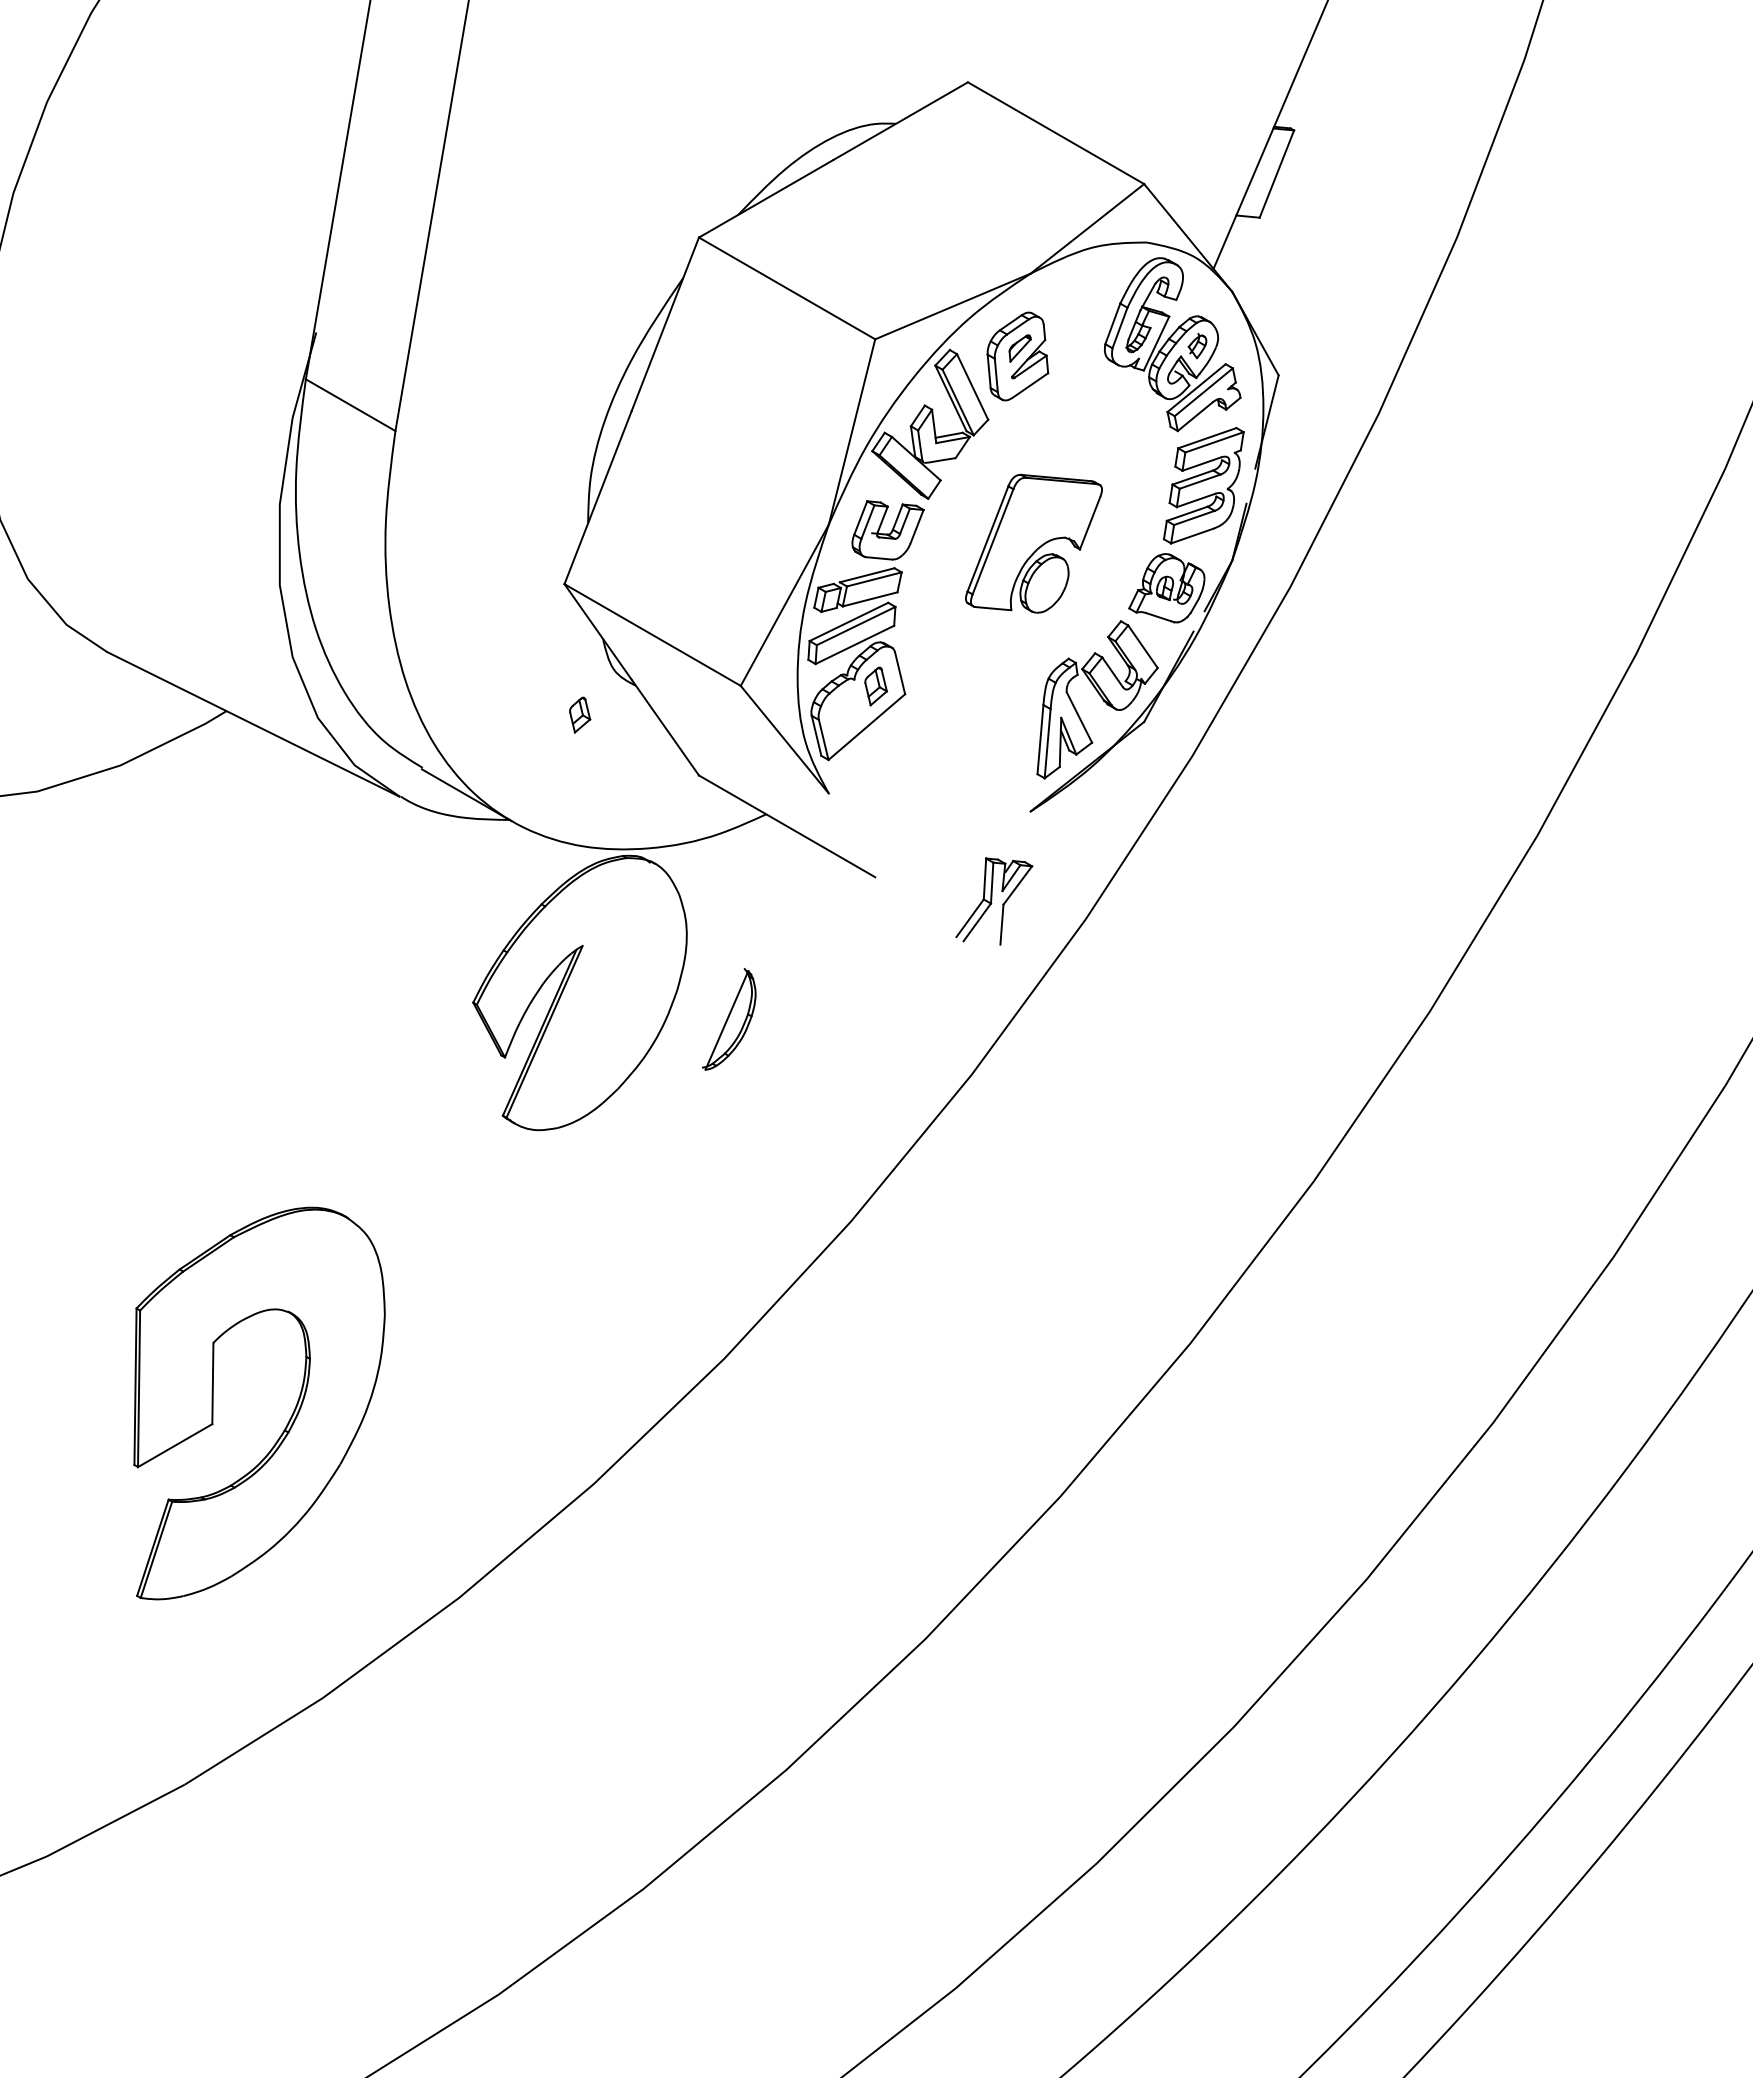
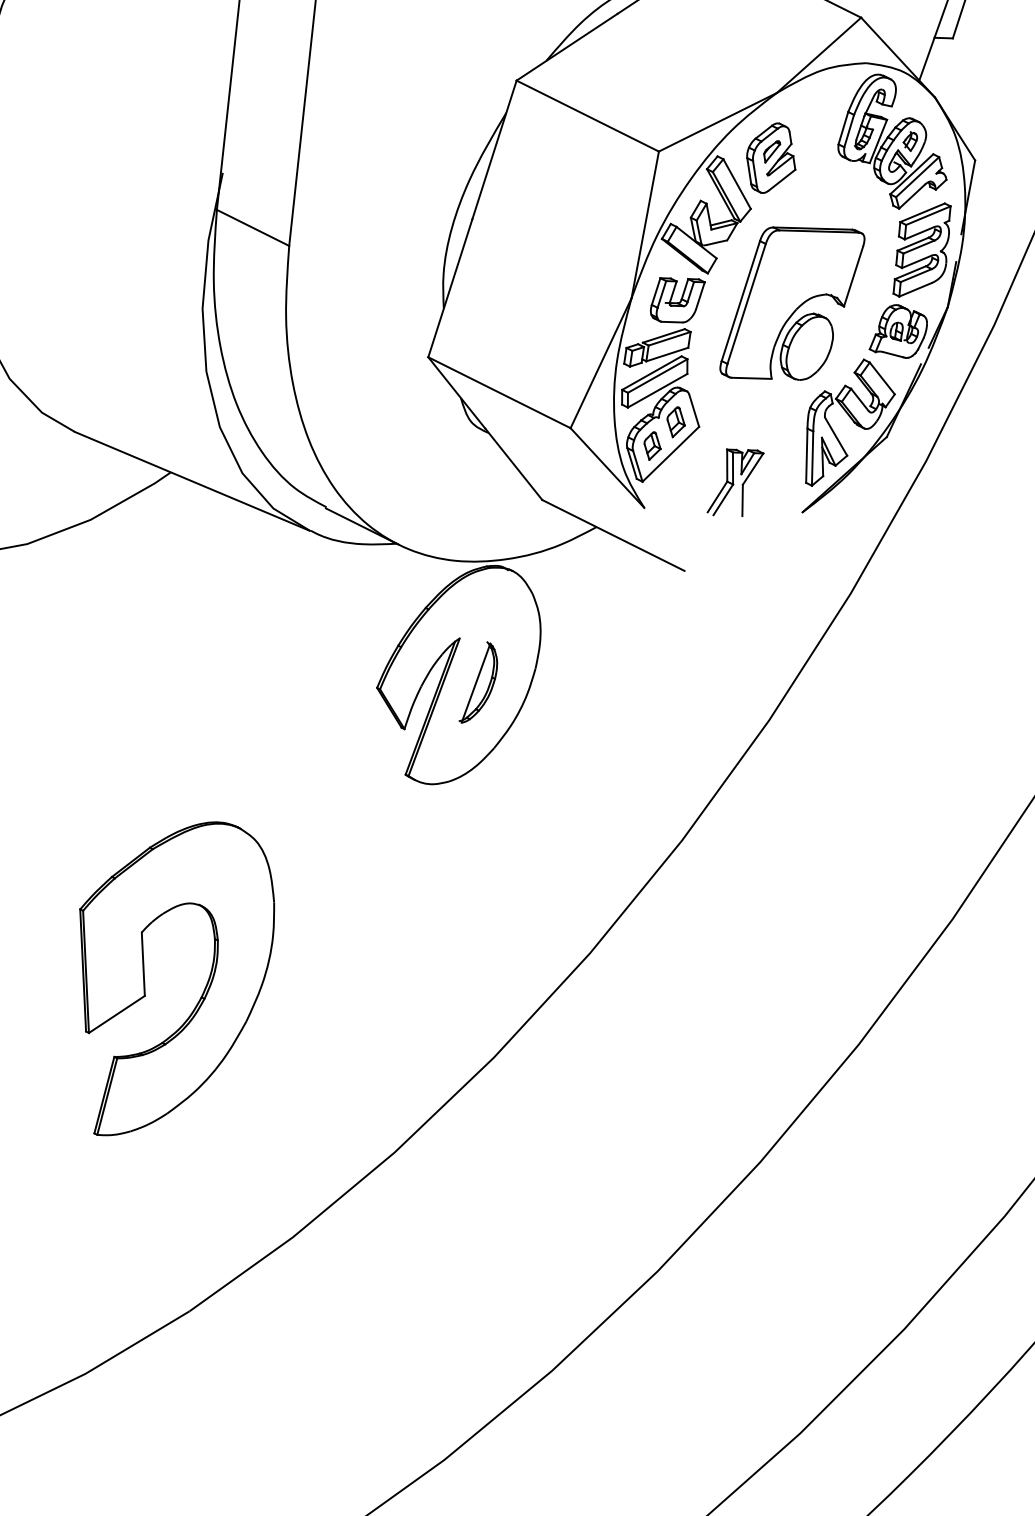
part: (1033, 543) -> (792, 303), size x1.43
part: (580, 714) -> (652, 445), moved
part: (994, 901) -> (735, 482), moved
part: (729, 1019) -> (477, 682), moved
part: (289, 1418) -> (204, 987), moved

